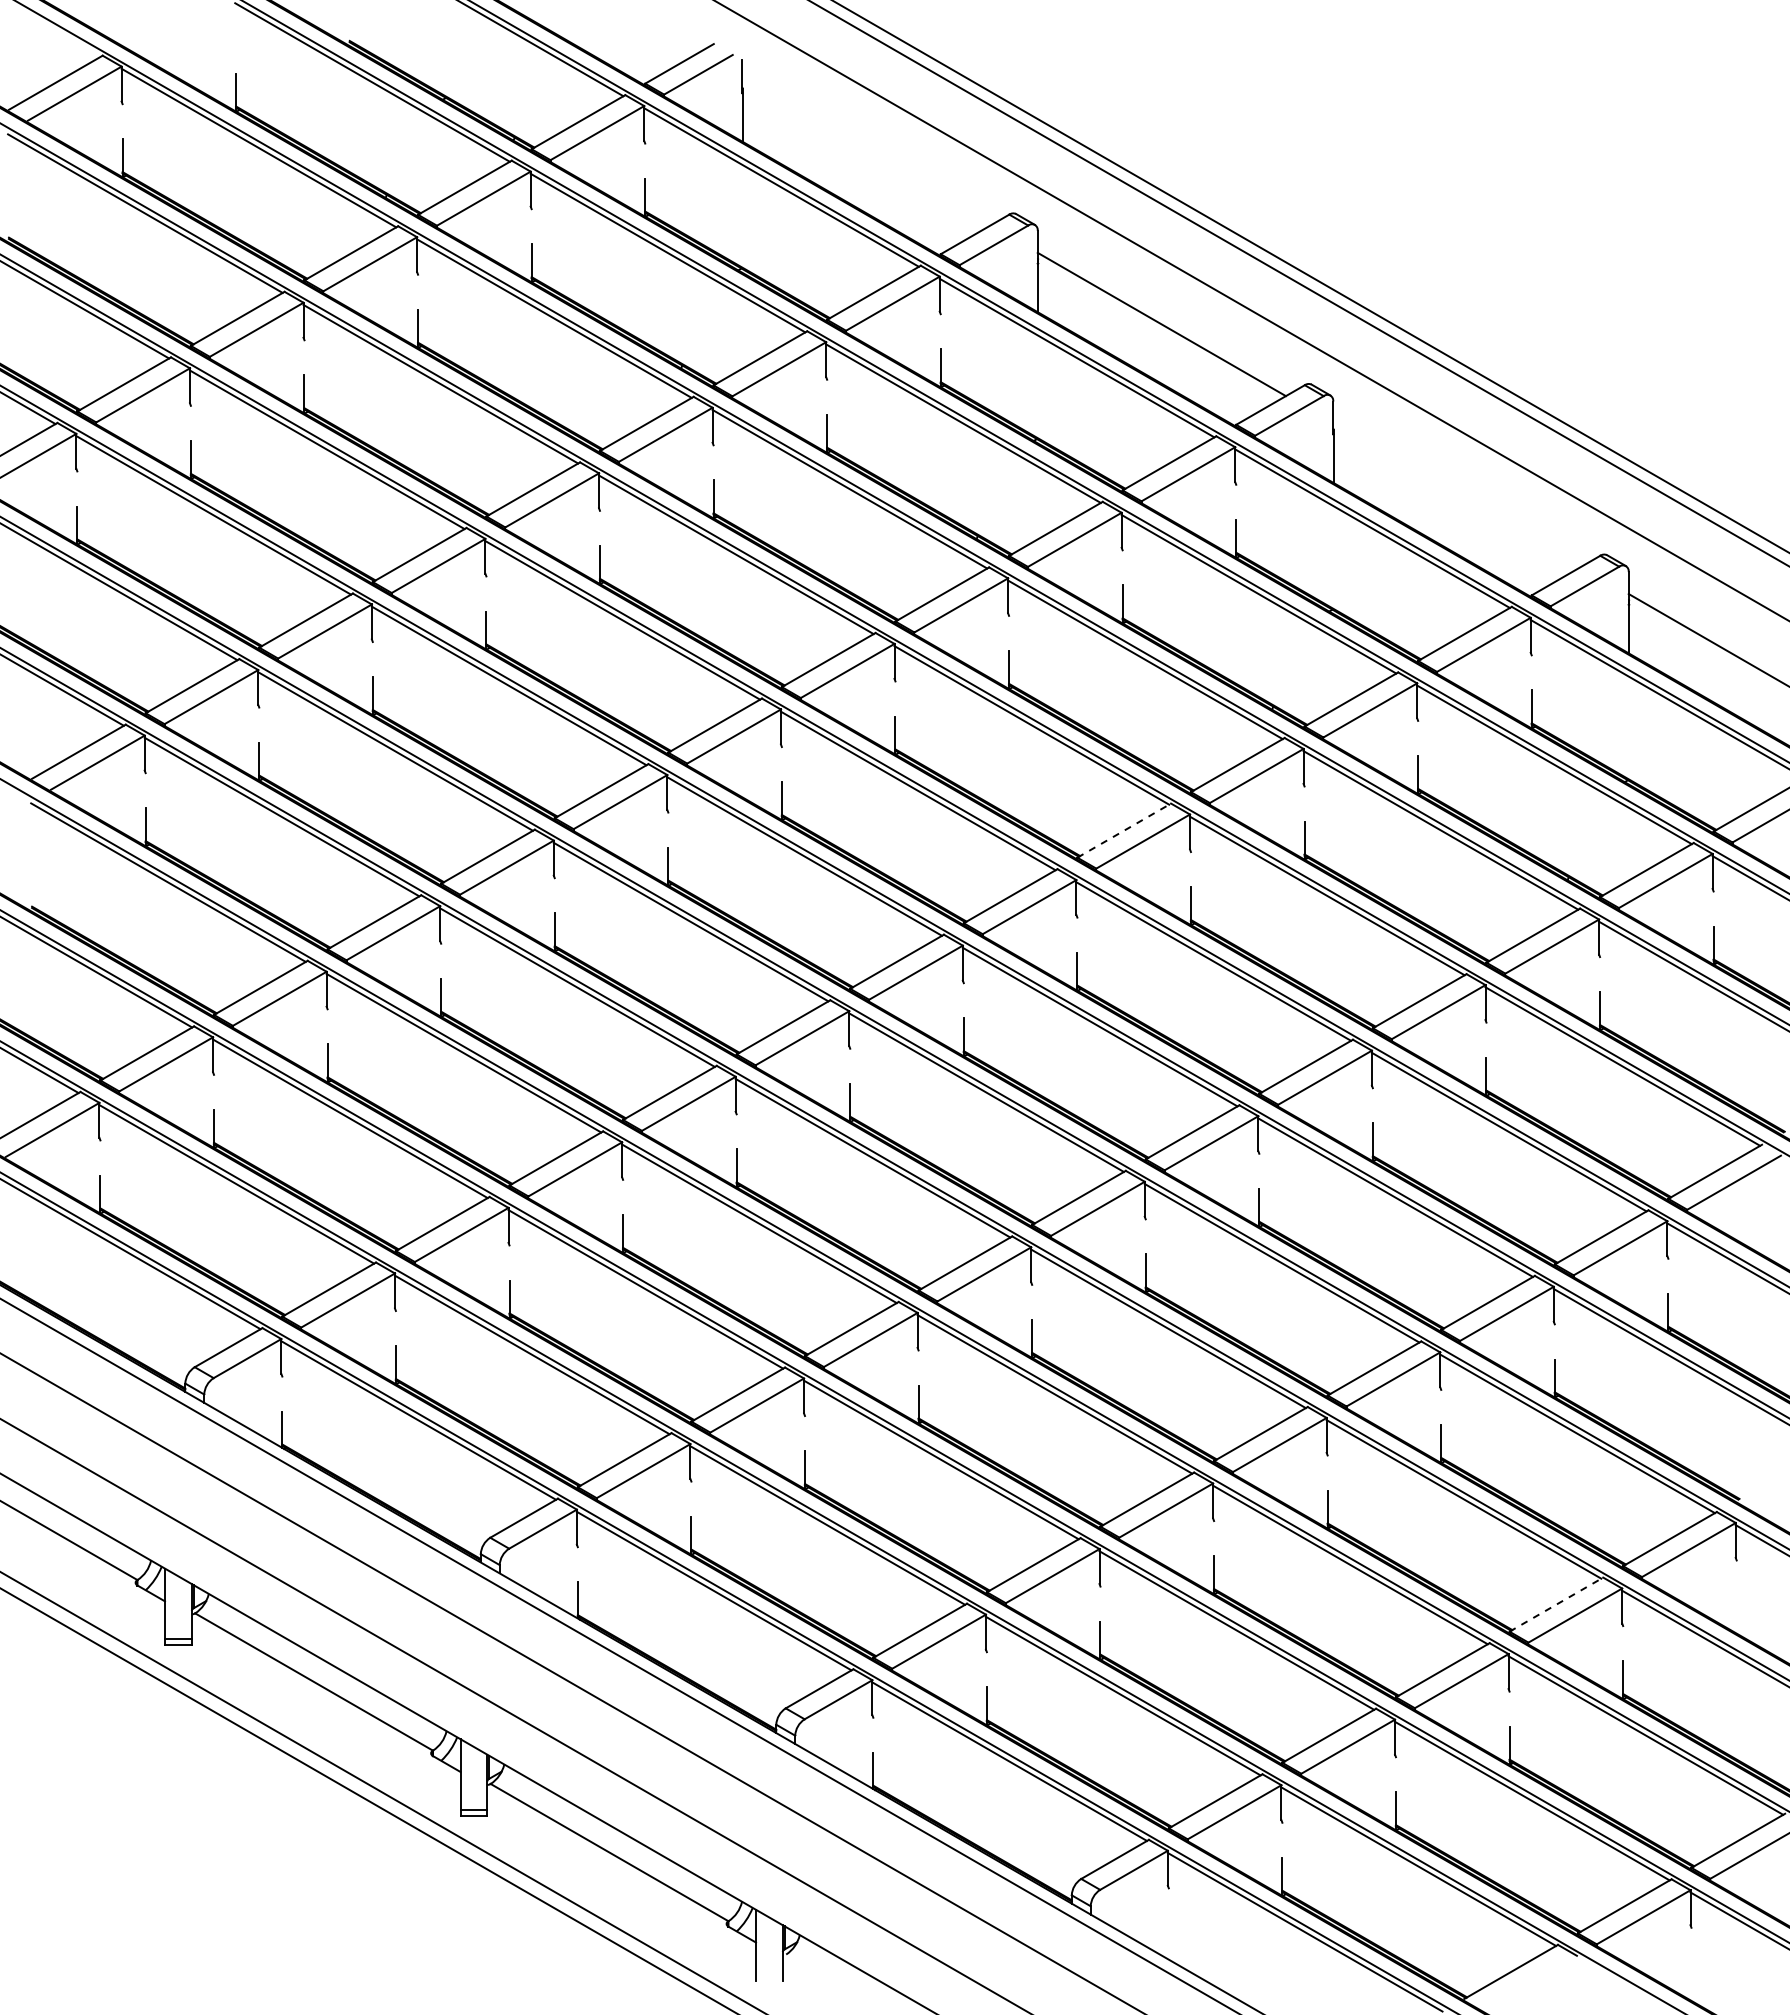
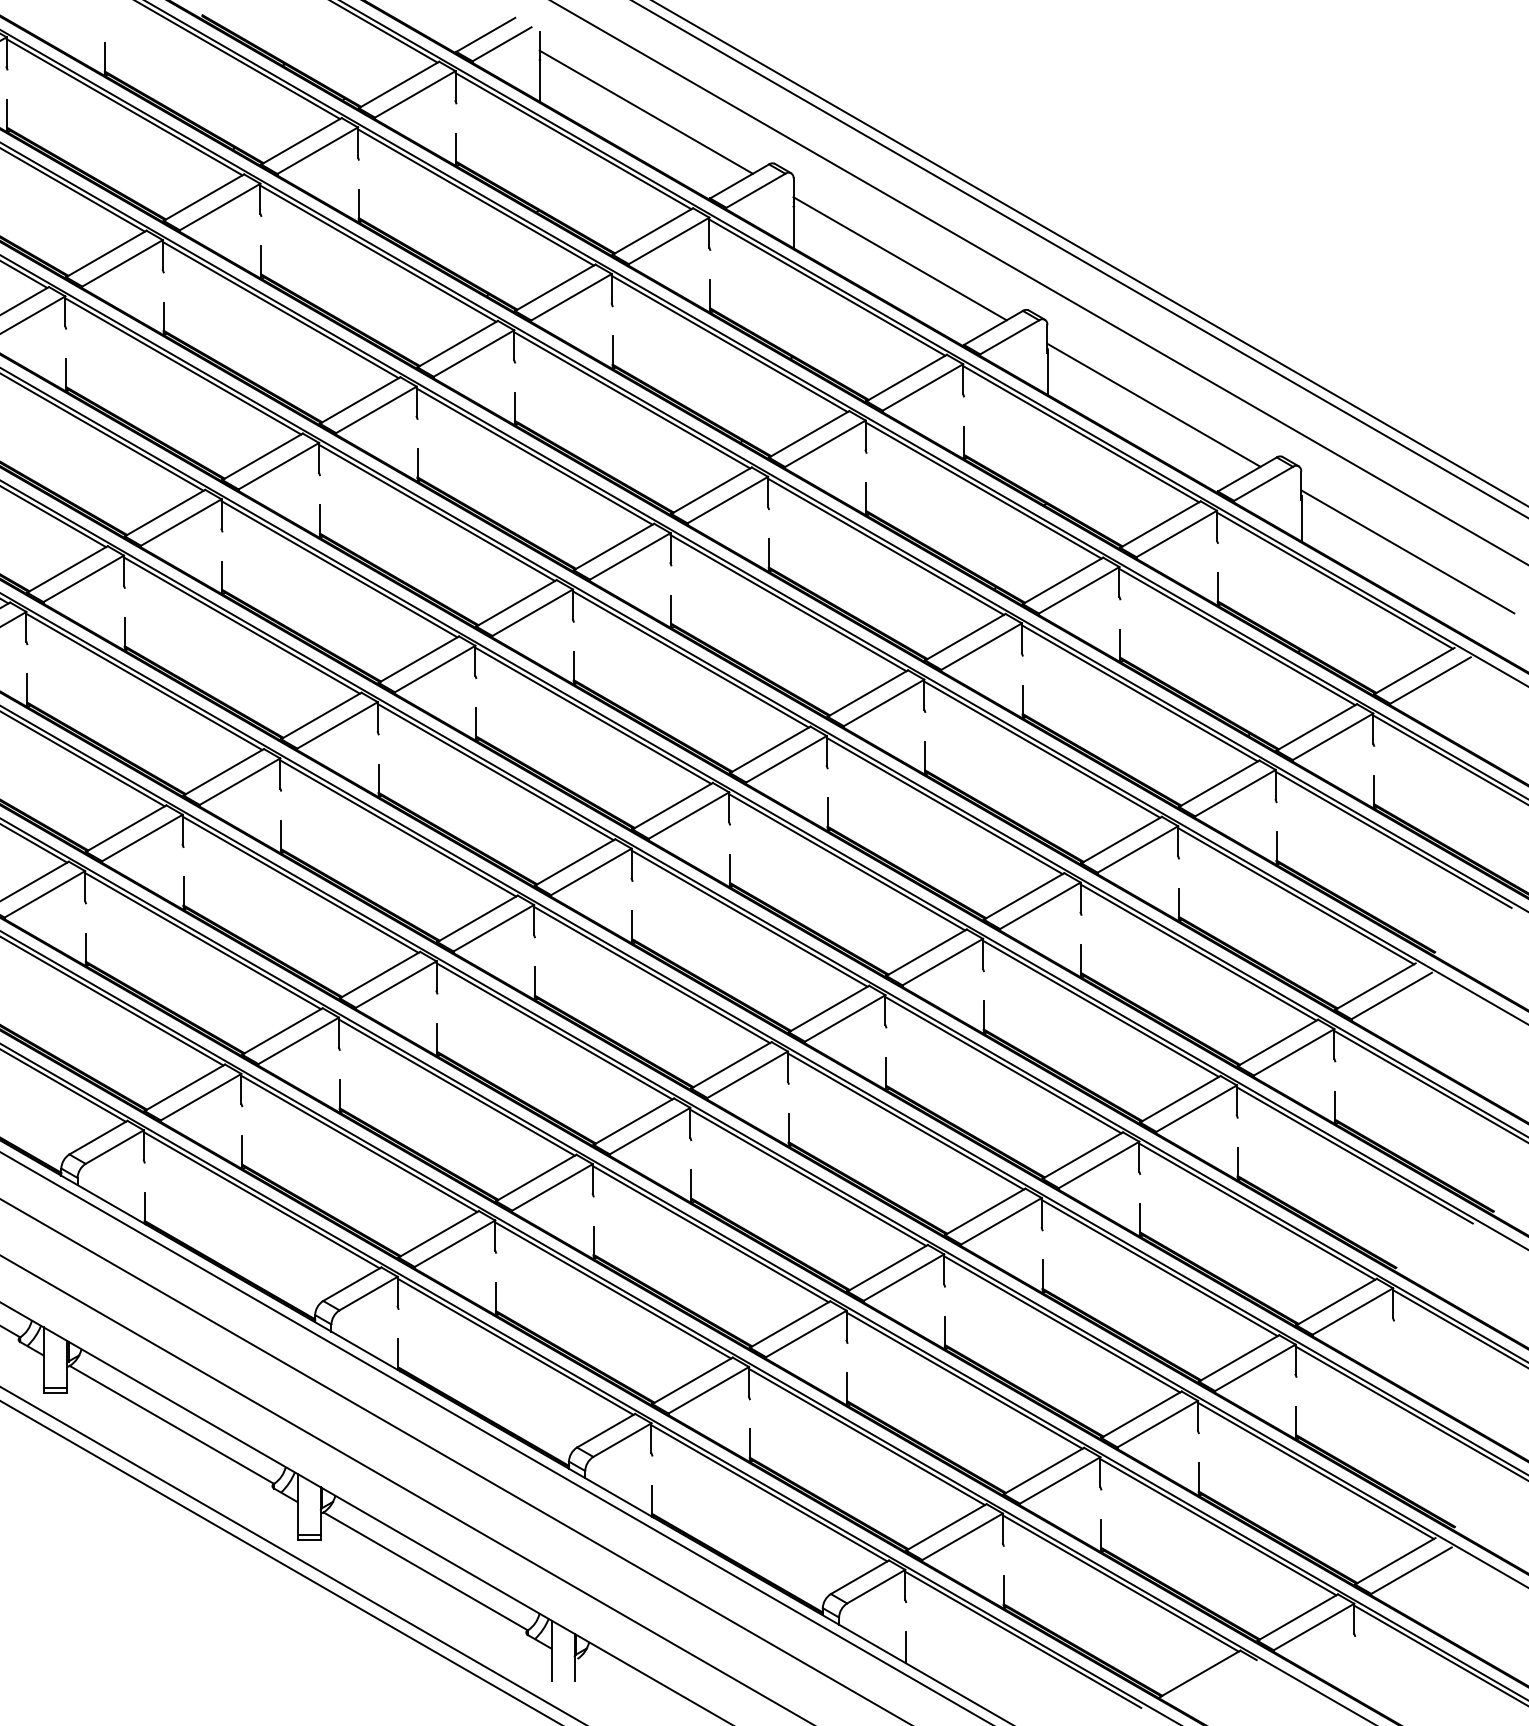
line: (866, 153) -> (646, 111), added
line: (1457, 494) -> (1154, 404), added
line: (1124, 830) -> (868, 693), dashed -> solid
line: (1556, 1604) -> (1239, 1358), dashed -> solid
line: (1168, 1941) -> (905, 1647), added

